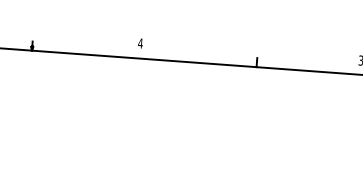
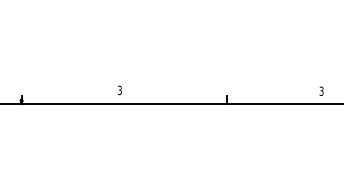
text: (140, 43) -> (119, 90), 4 -> 3

